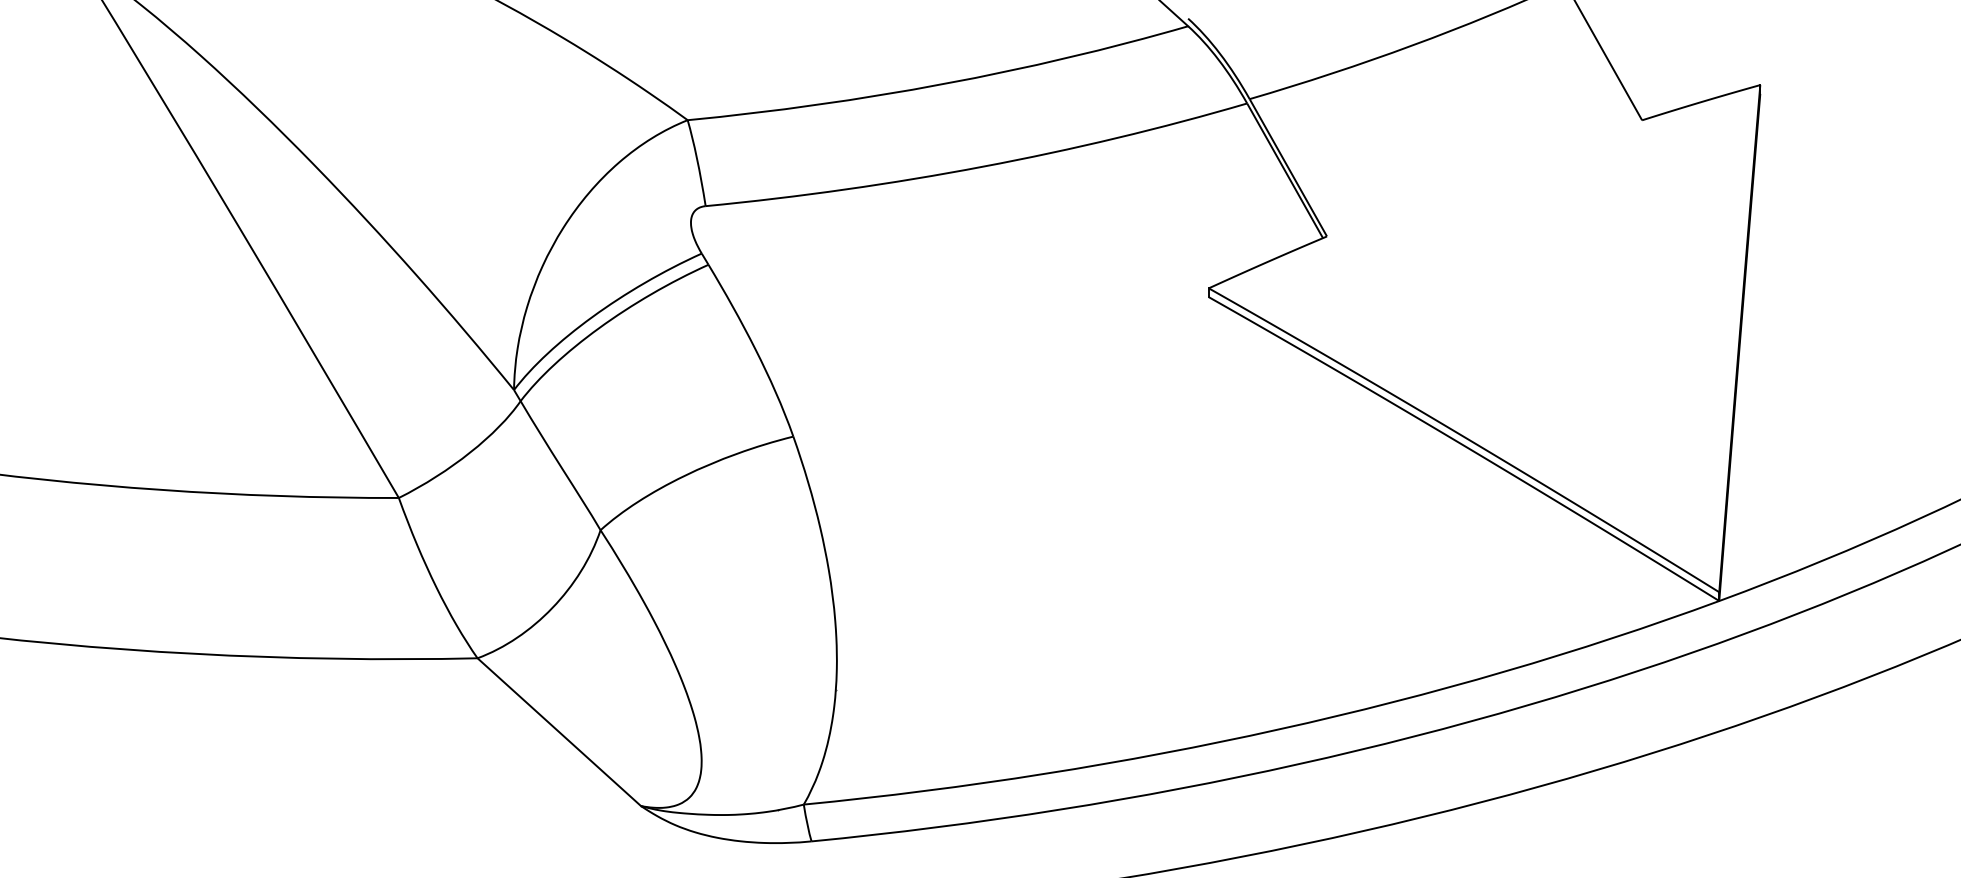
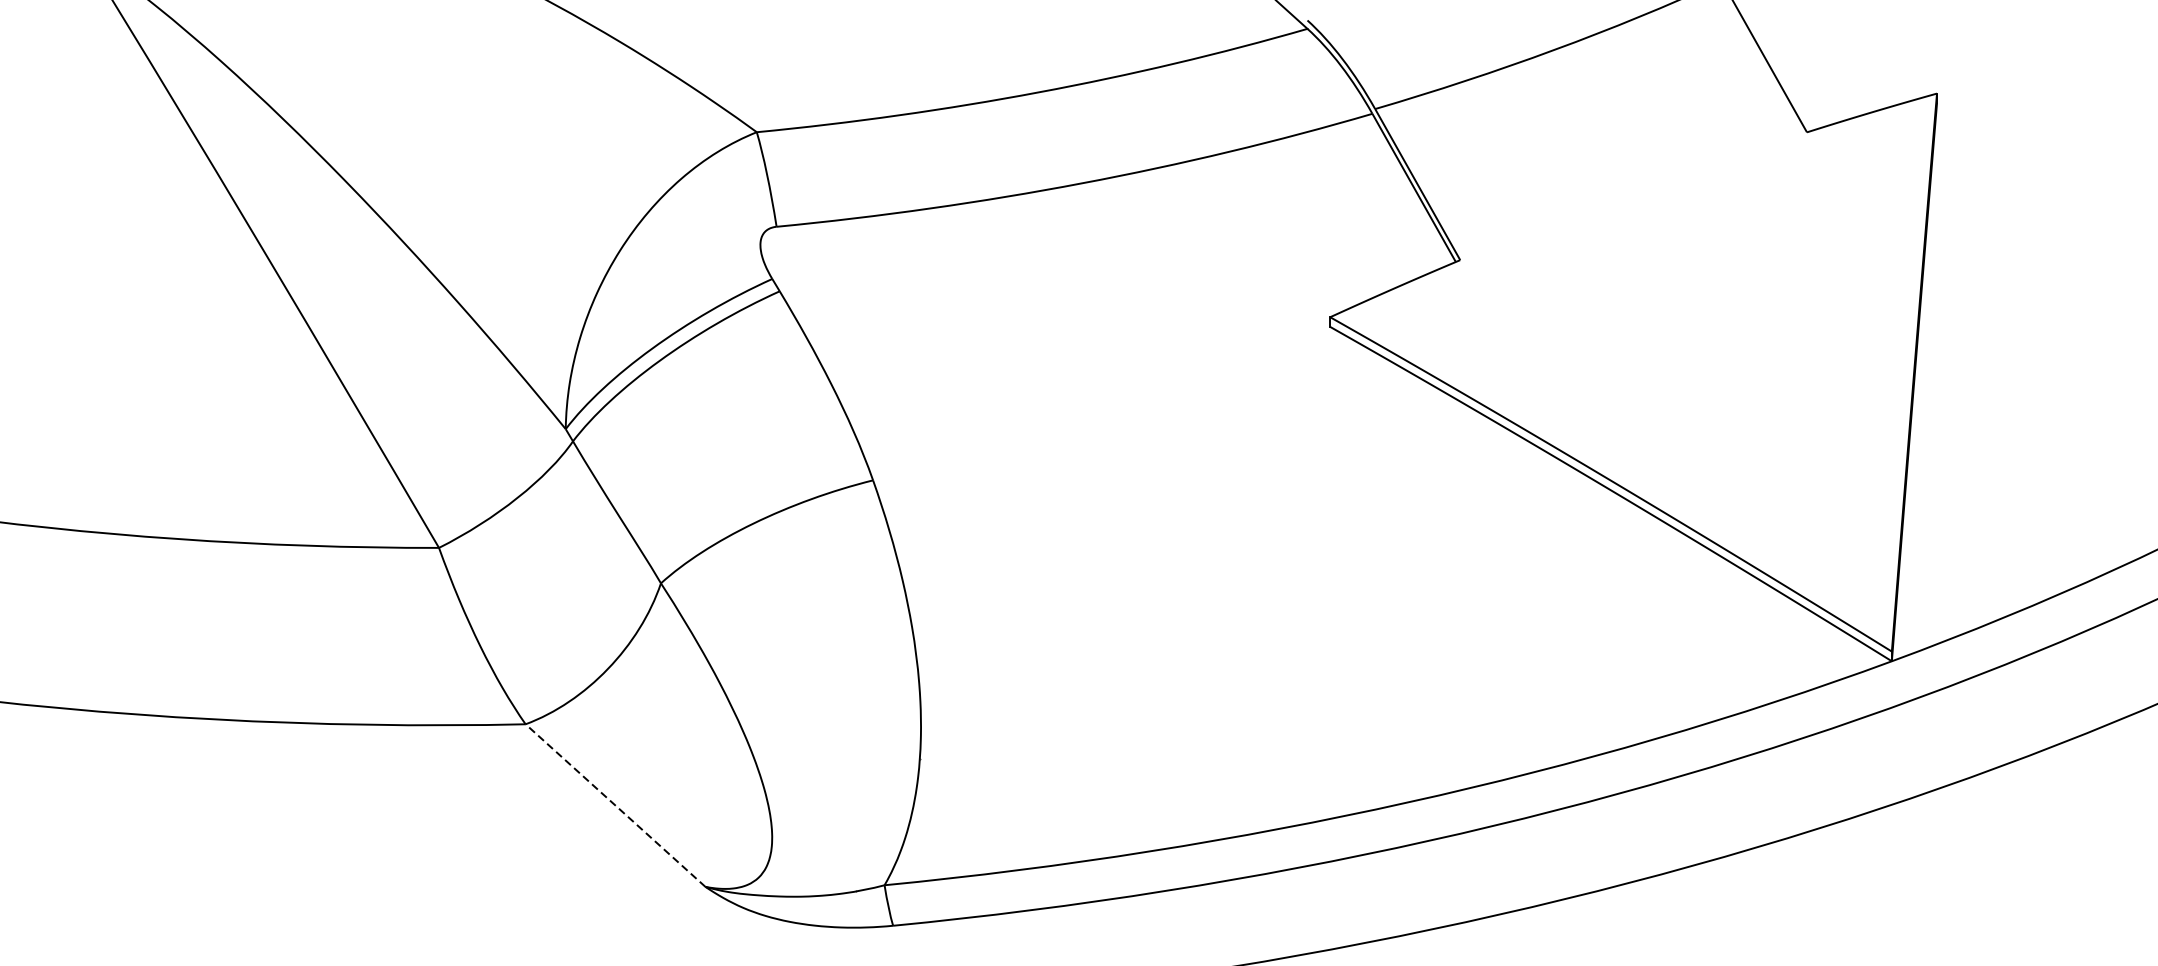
line: (558, 731) -> (614, 804), solid -> dashed

